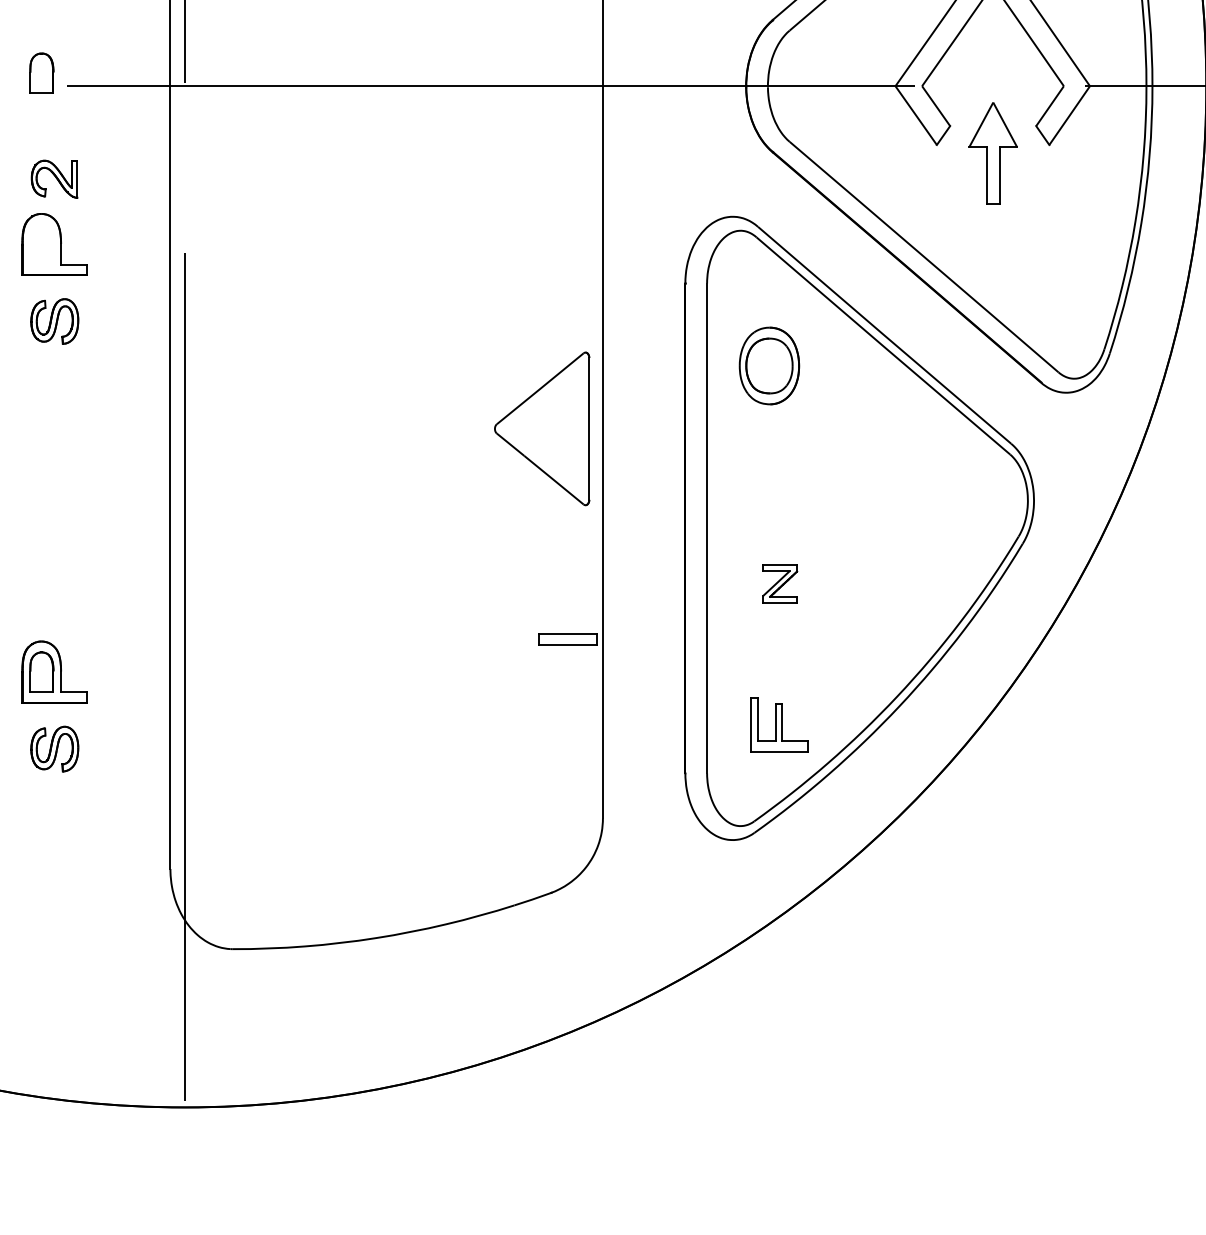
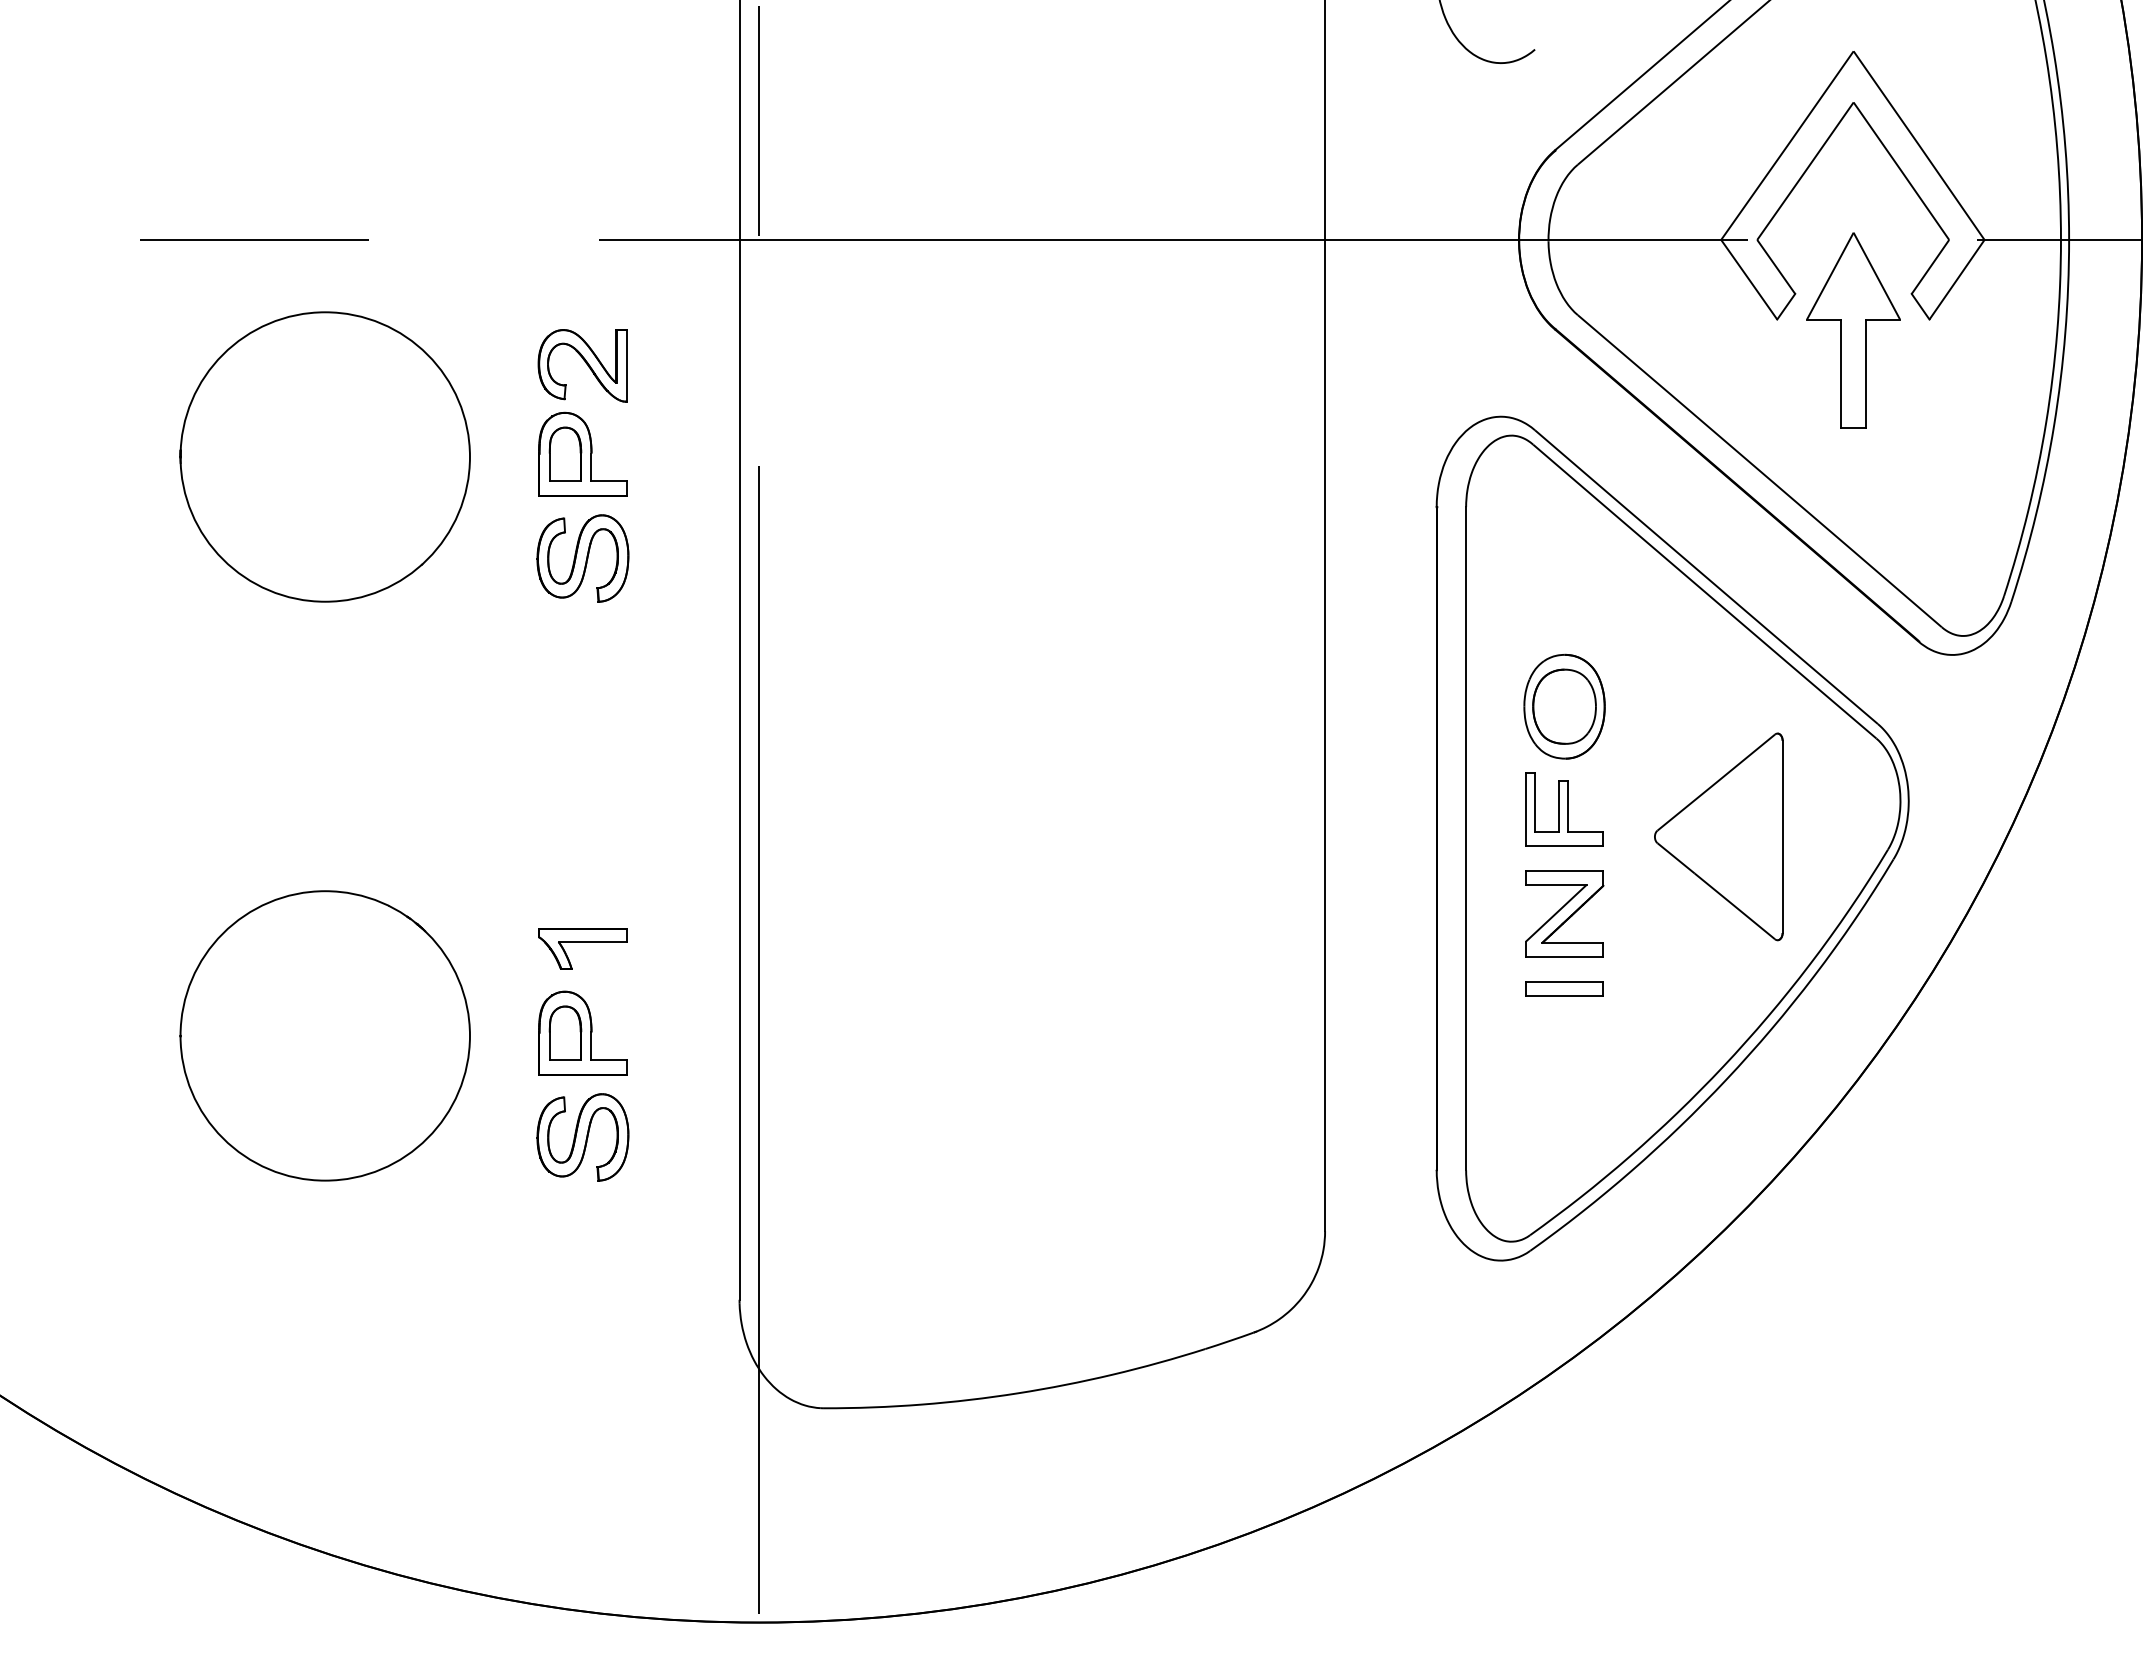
part: (41, 72) -> (565, 453), moved
part: (993, 153) -> (1853, 330), size x1.43
part: (54, 178) -> (582, 365), size x1.43
part: (54, 321) -> (582, 558), size x1.43
part: (769, 365) -> (1564, 706), moved
part: (541, 428) -> (1718, 836), moved
part: (779, 583) -> (1564, 913), size x1.67
part: (54, 609) -> (582, 948), added
part: (567, 639) -> (1564, 988), moved
part: (779, 724) -> (1564, 809), moved
part: (54, 749) -> (582, 1137), size x1.43

